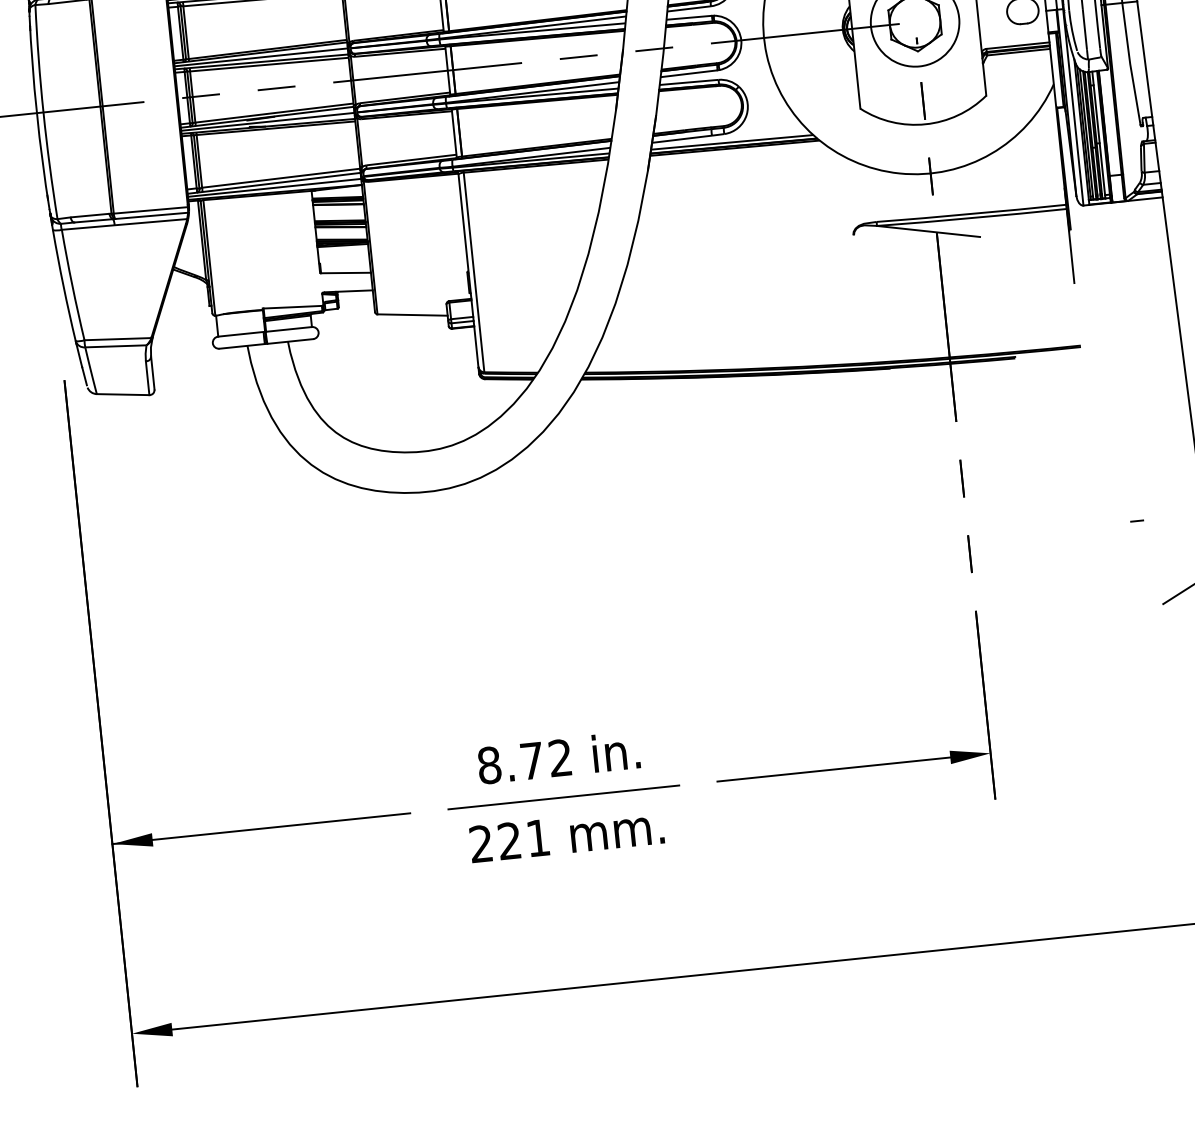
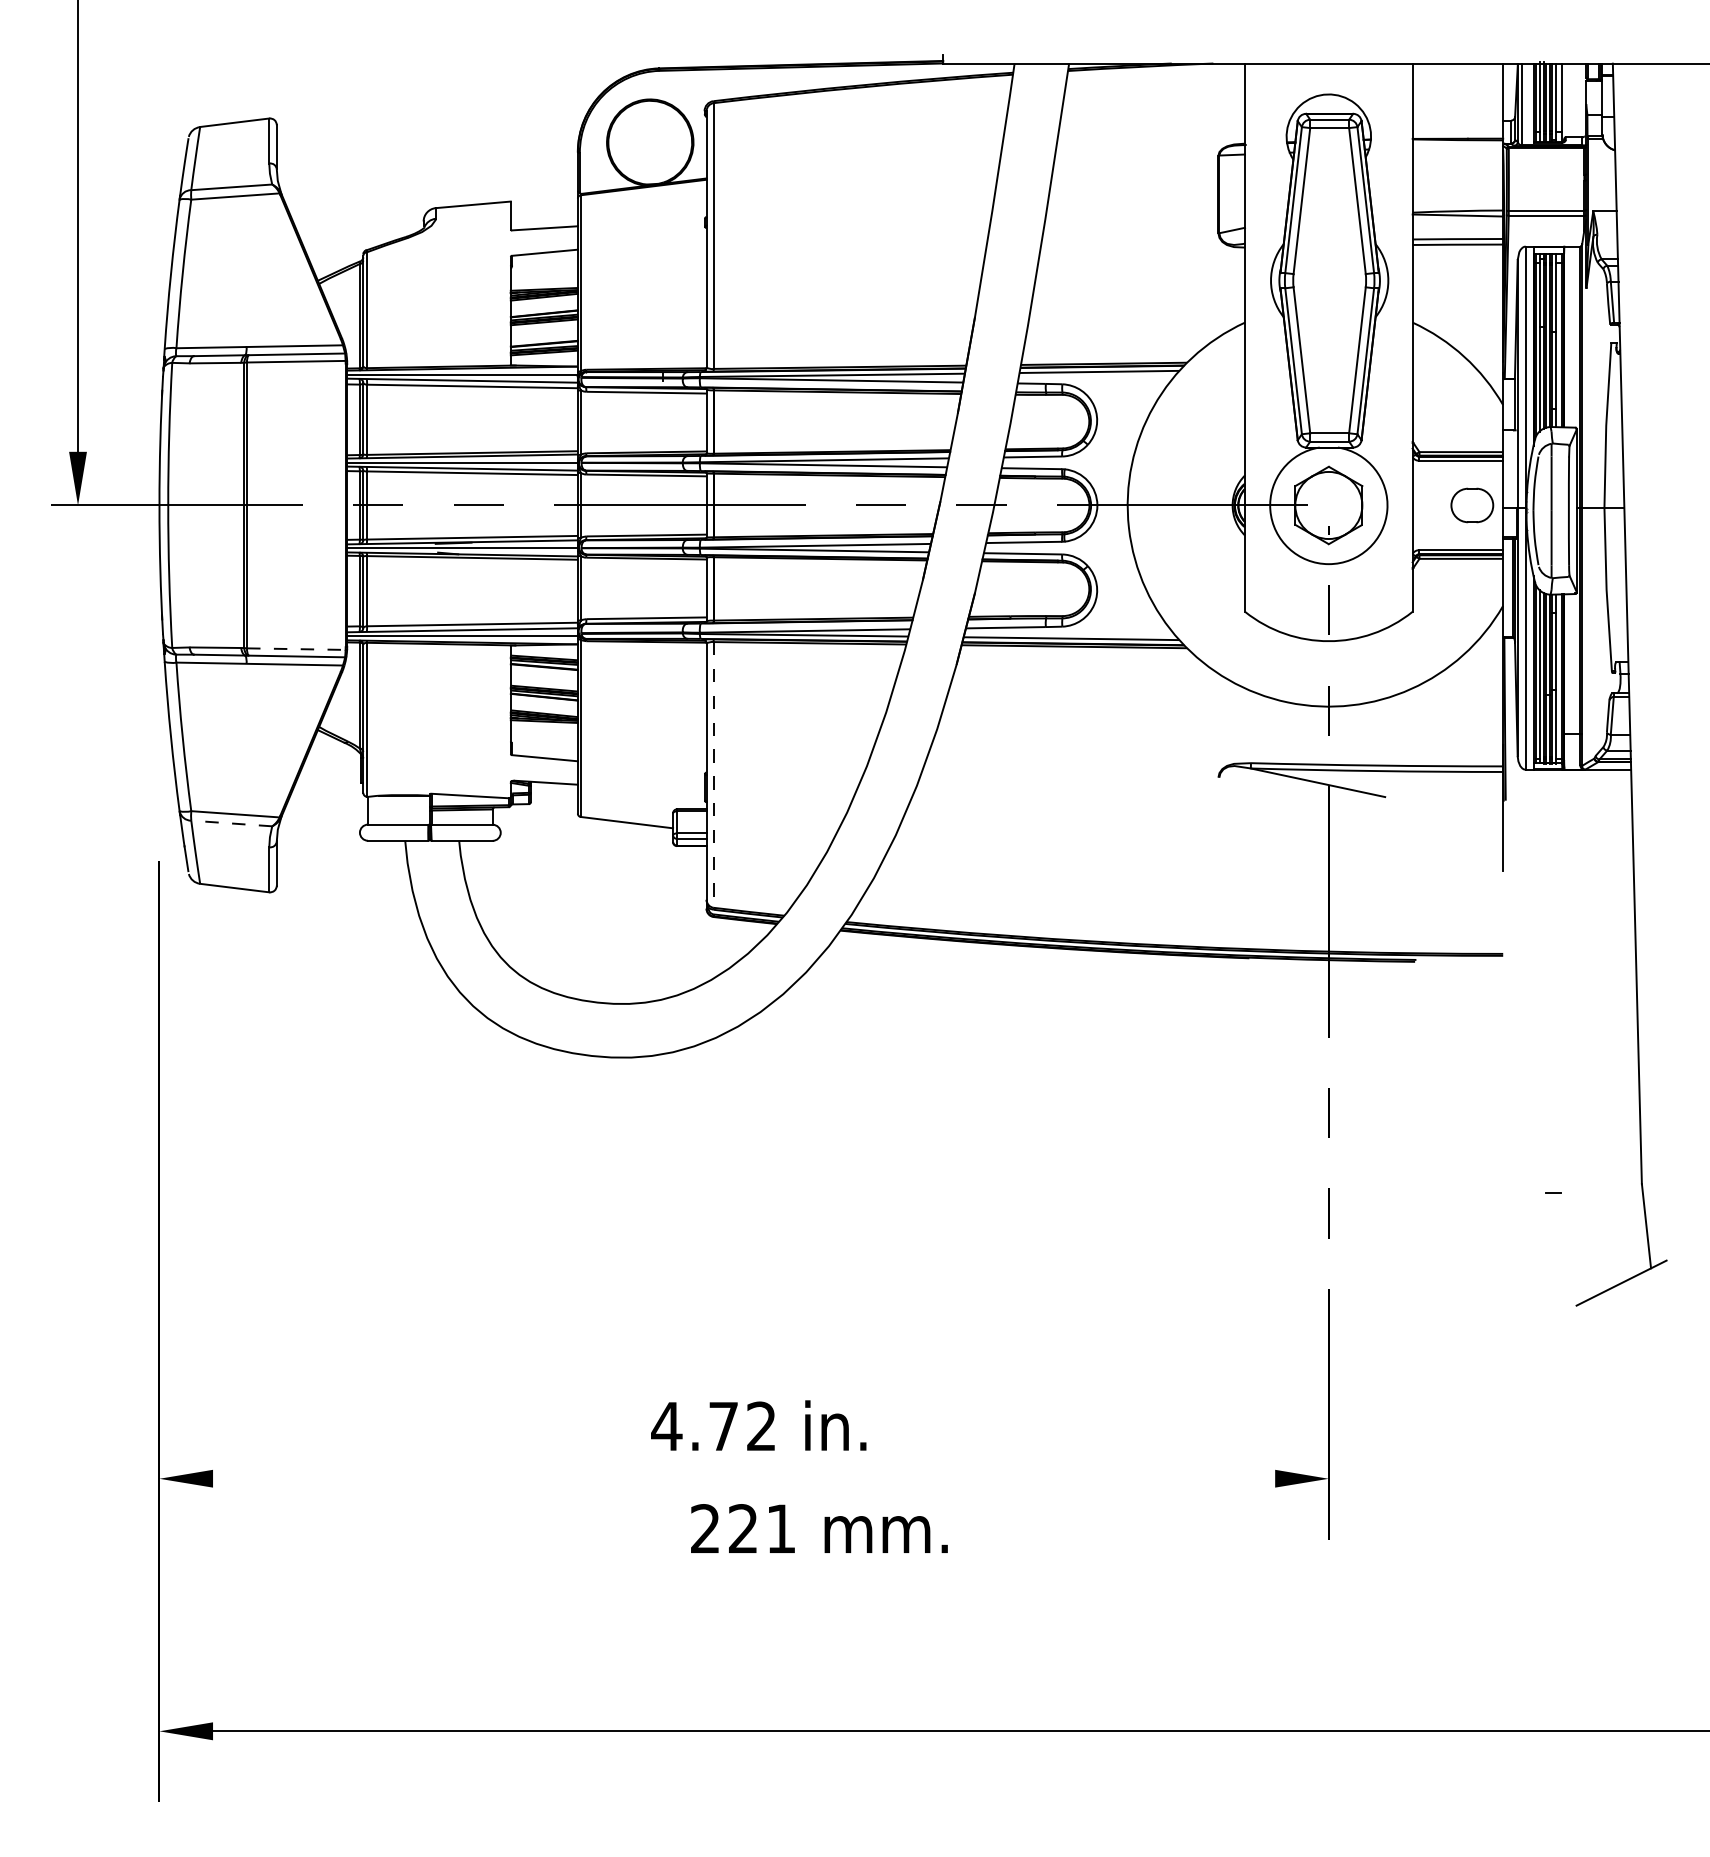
line: (150, 210) -> (295, 649), solid -> dashed
line: (473, 272) -> (713, 774), solid -> dashed
line: (115, 346) -> (231, 823), solid -> dashed
text: (489, 765) -> (666, 1426), 8.72 -> 4.72
line: (834, 769) -> (1121, 1478), removed
line: (563, 797) -> (760, 1478), removed
line: (261, 828) -> (357, 1478), removed
text: (566, 834) -> (819, 1528), moved

